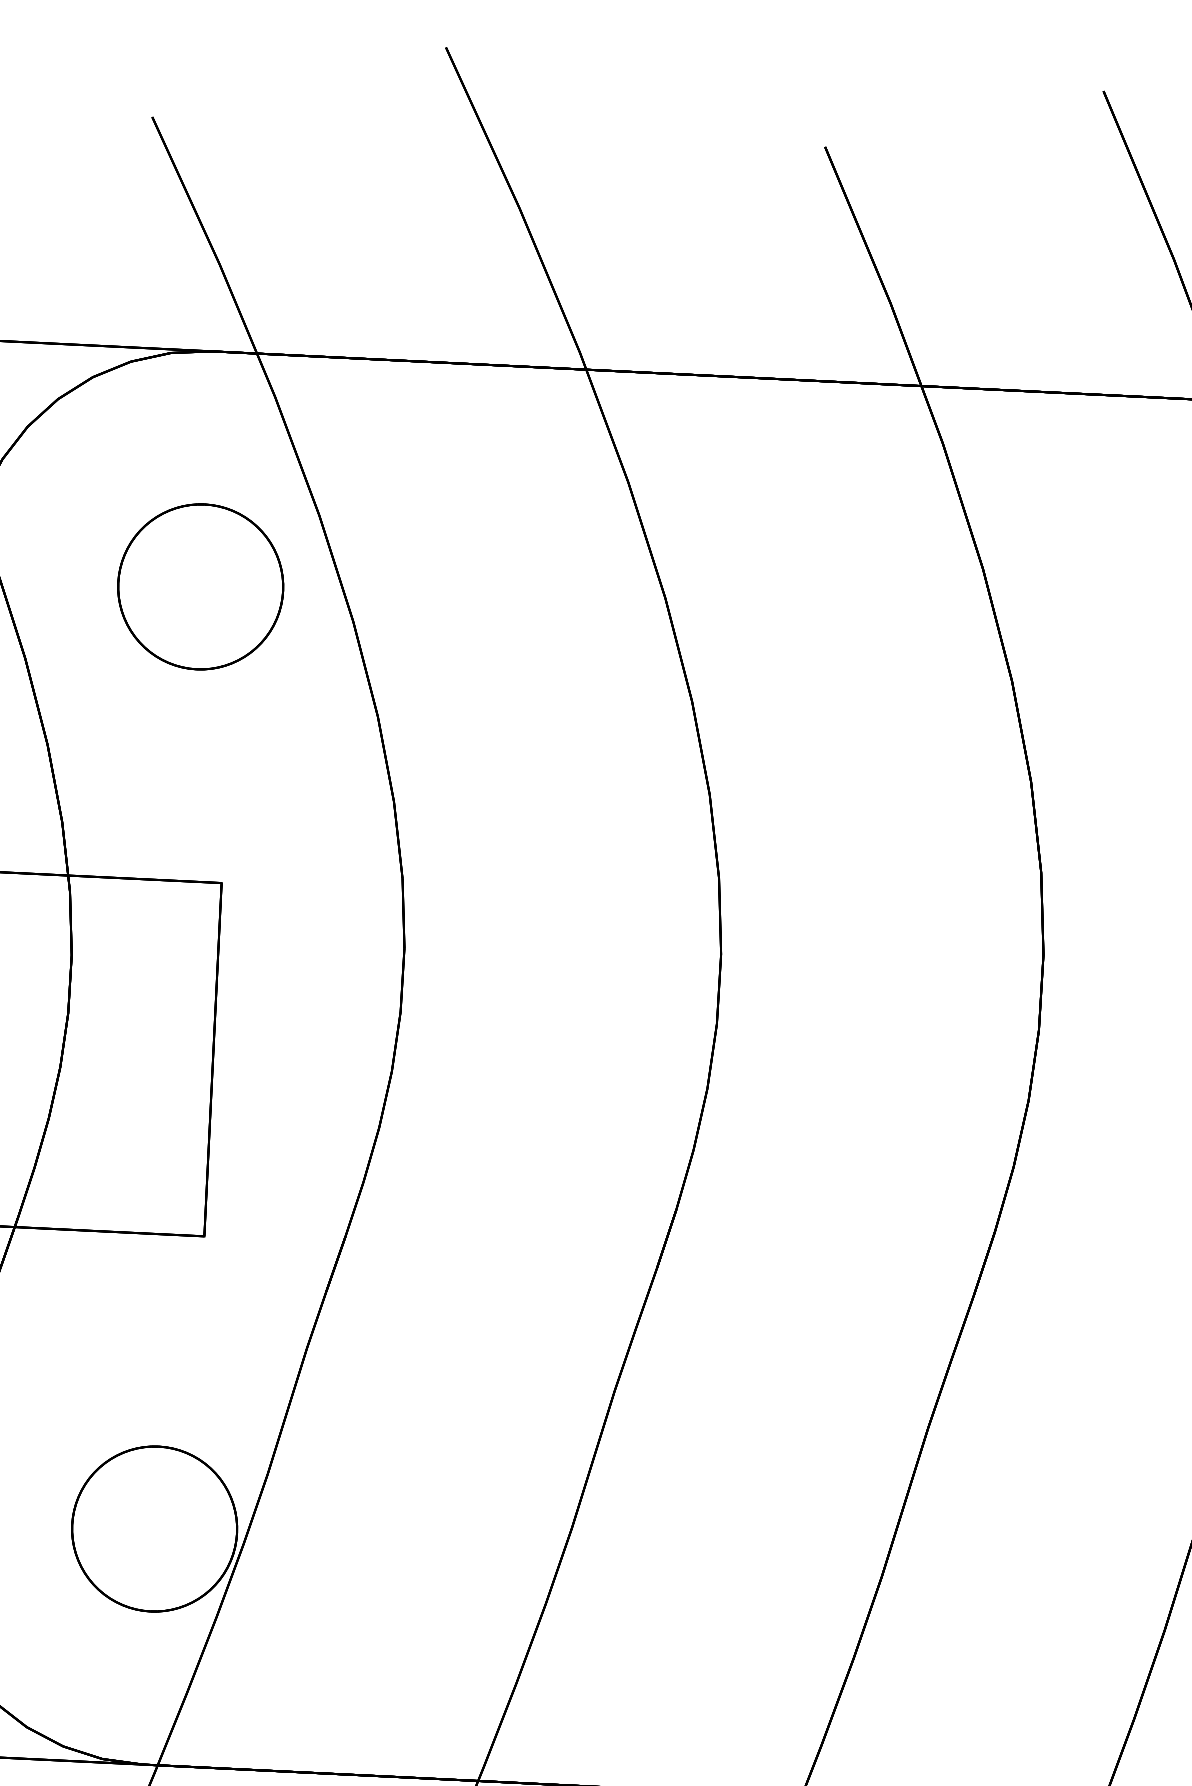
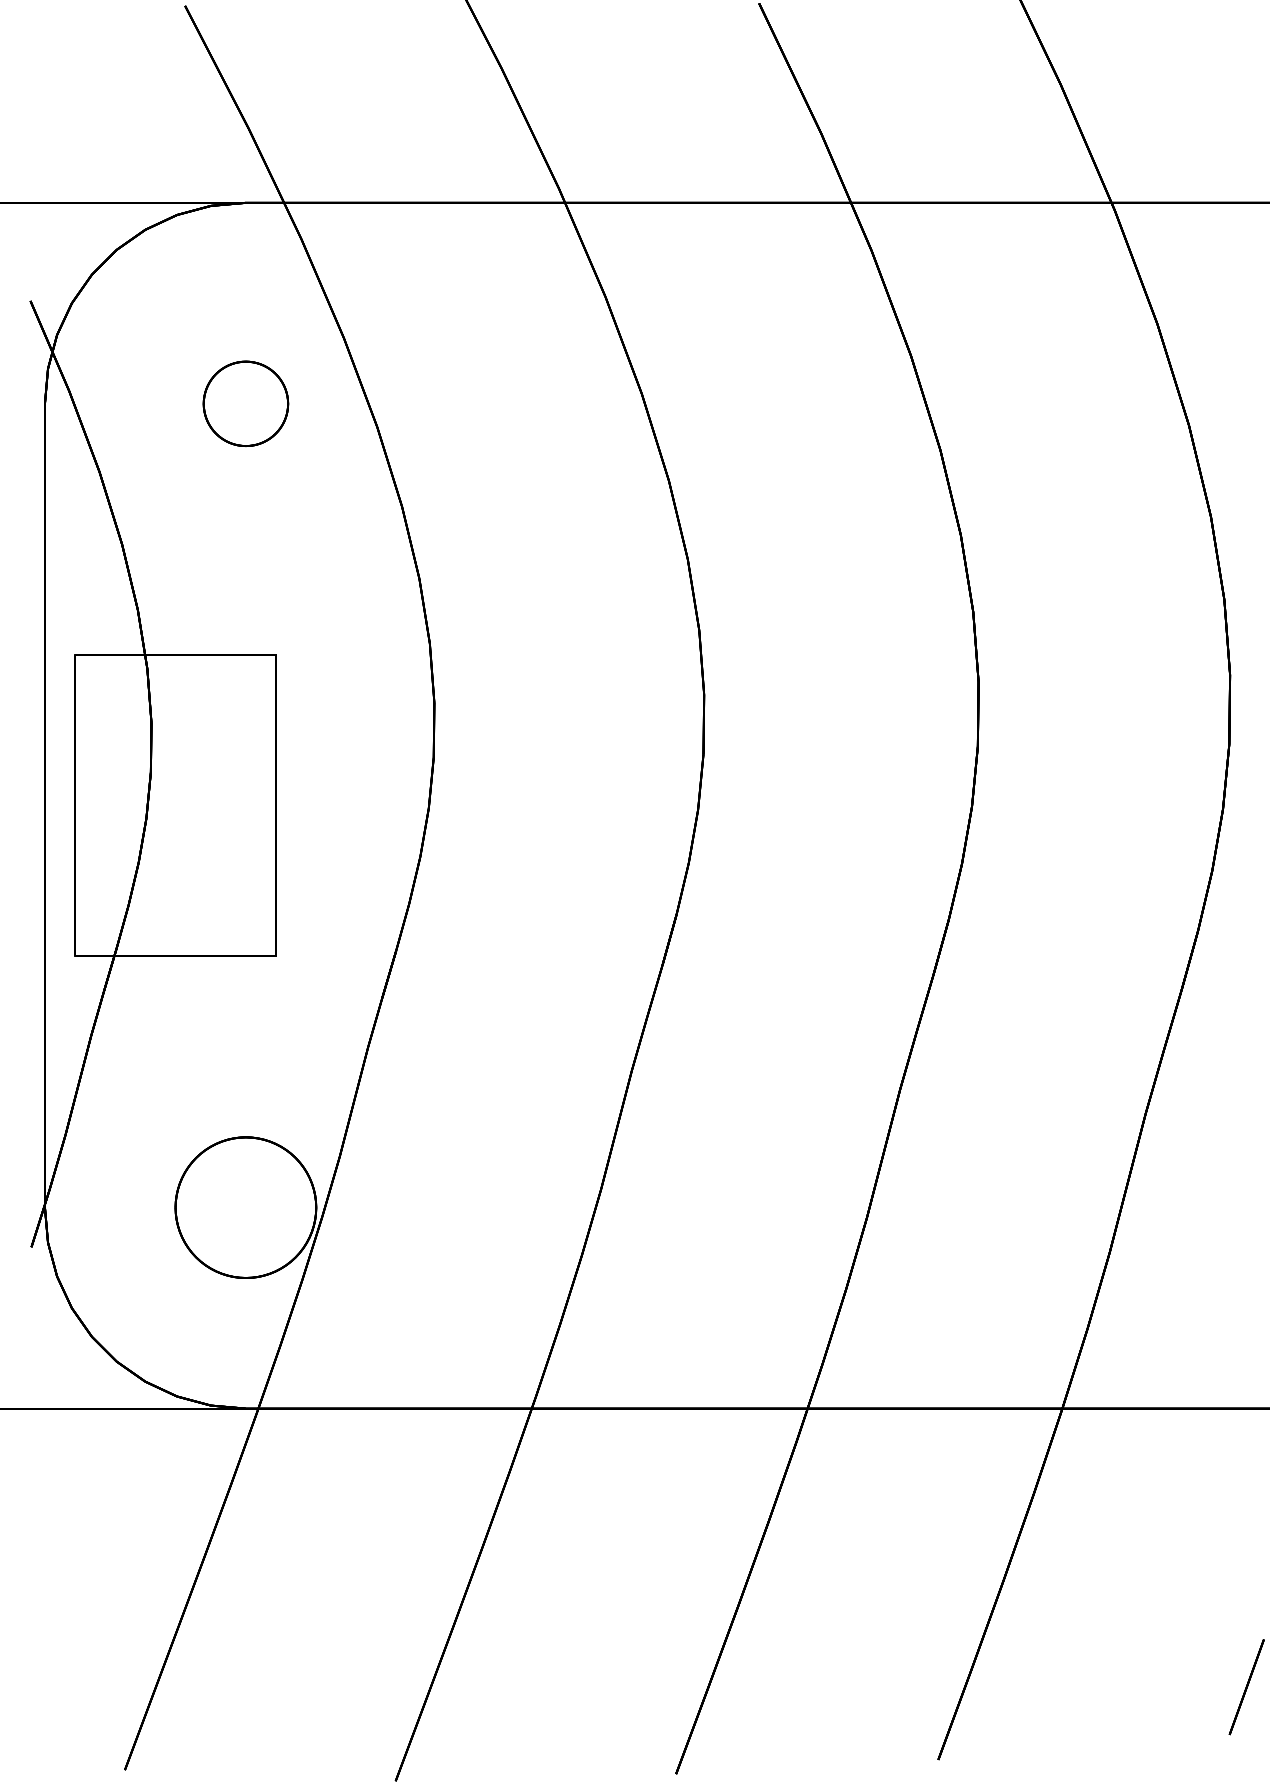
part: (200, 586) -> (245, 403), size x0.6

